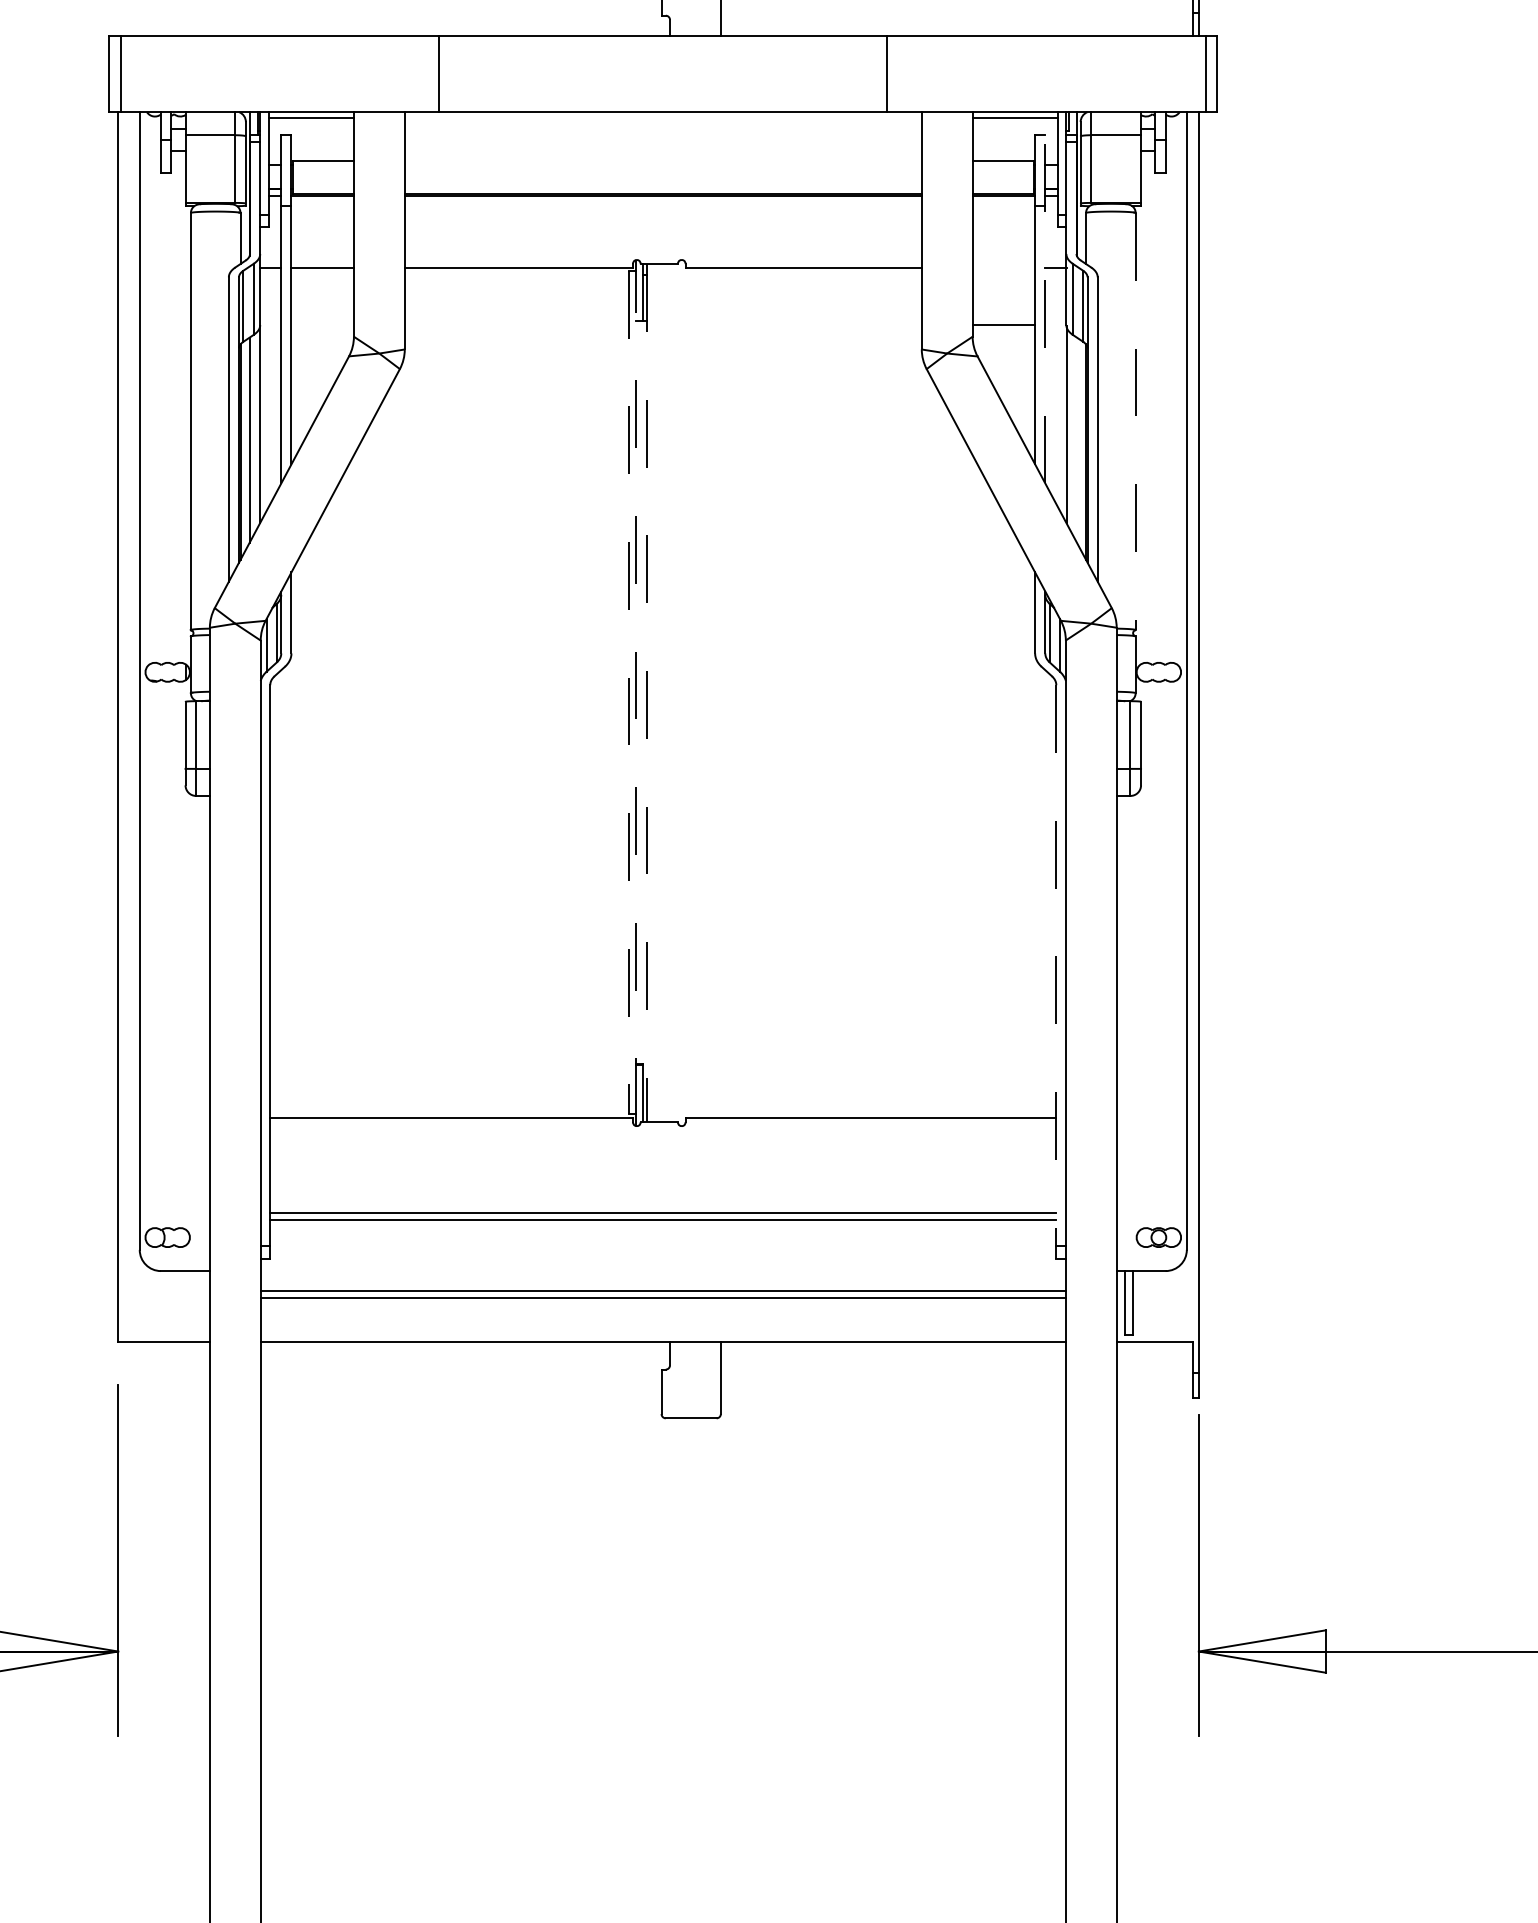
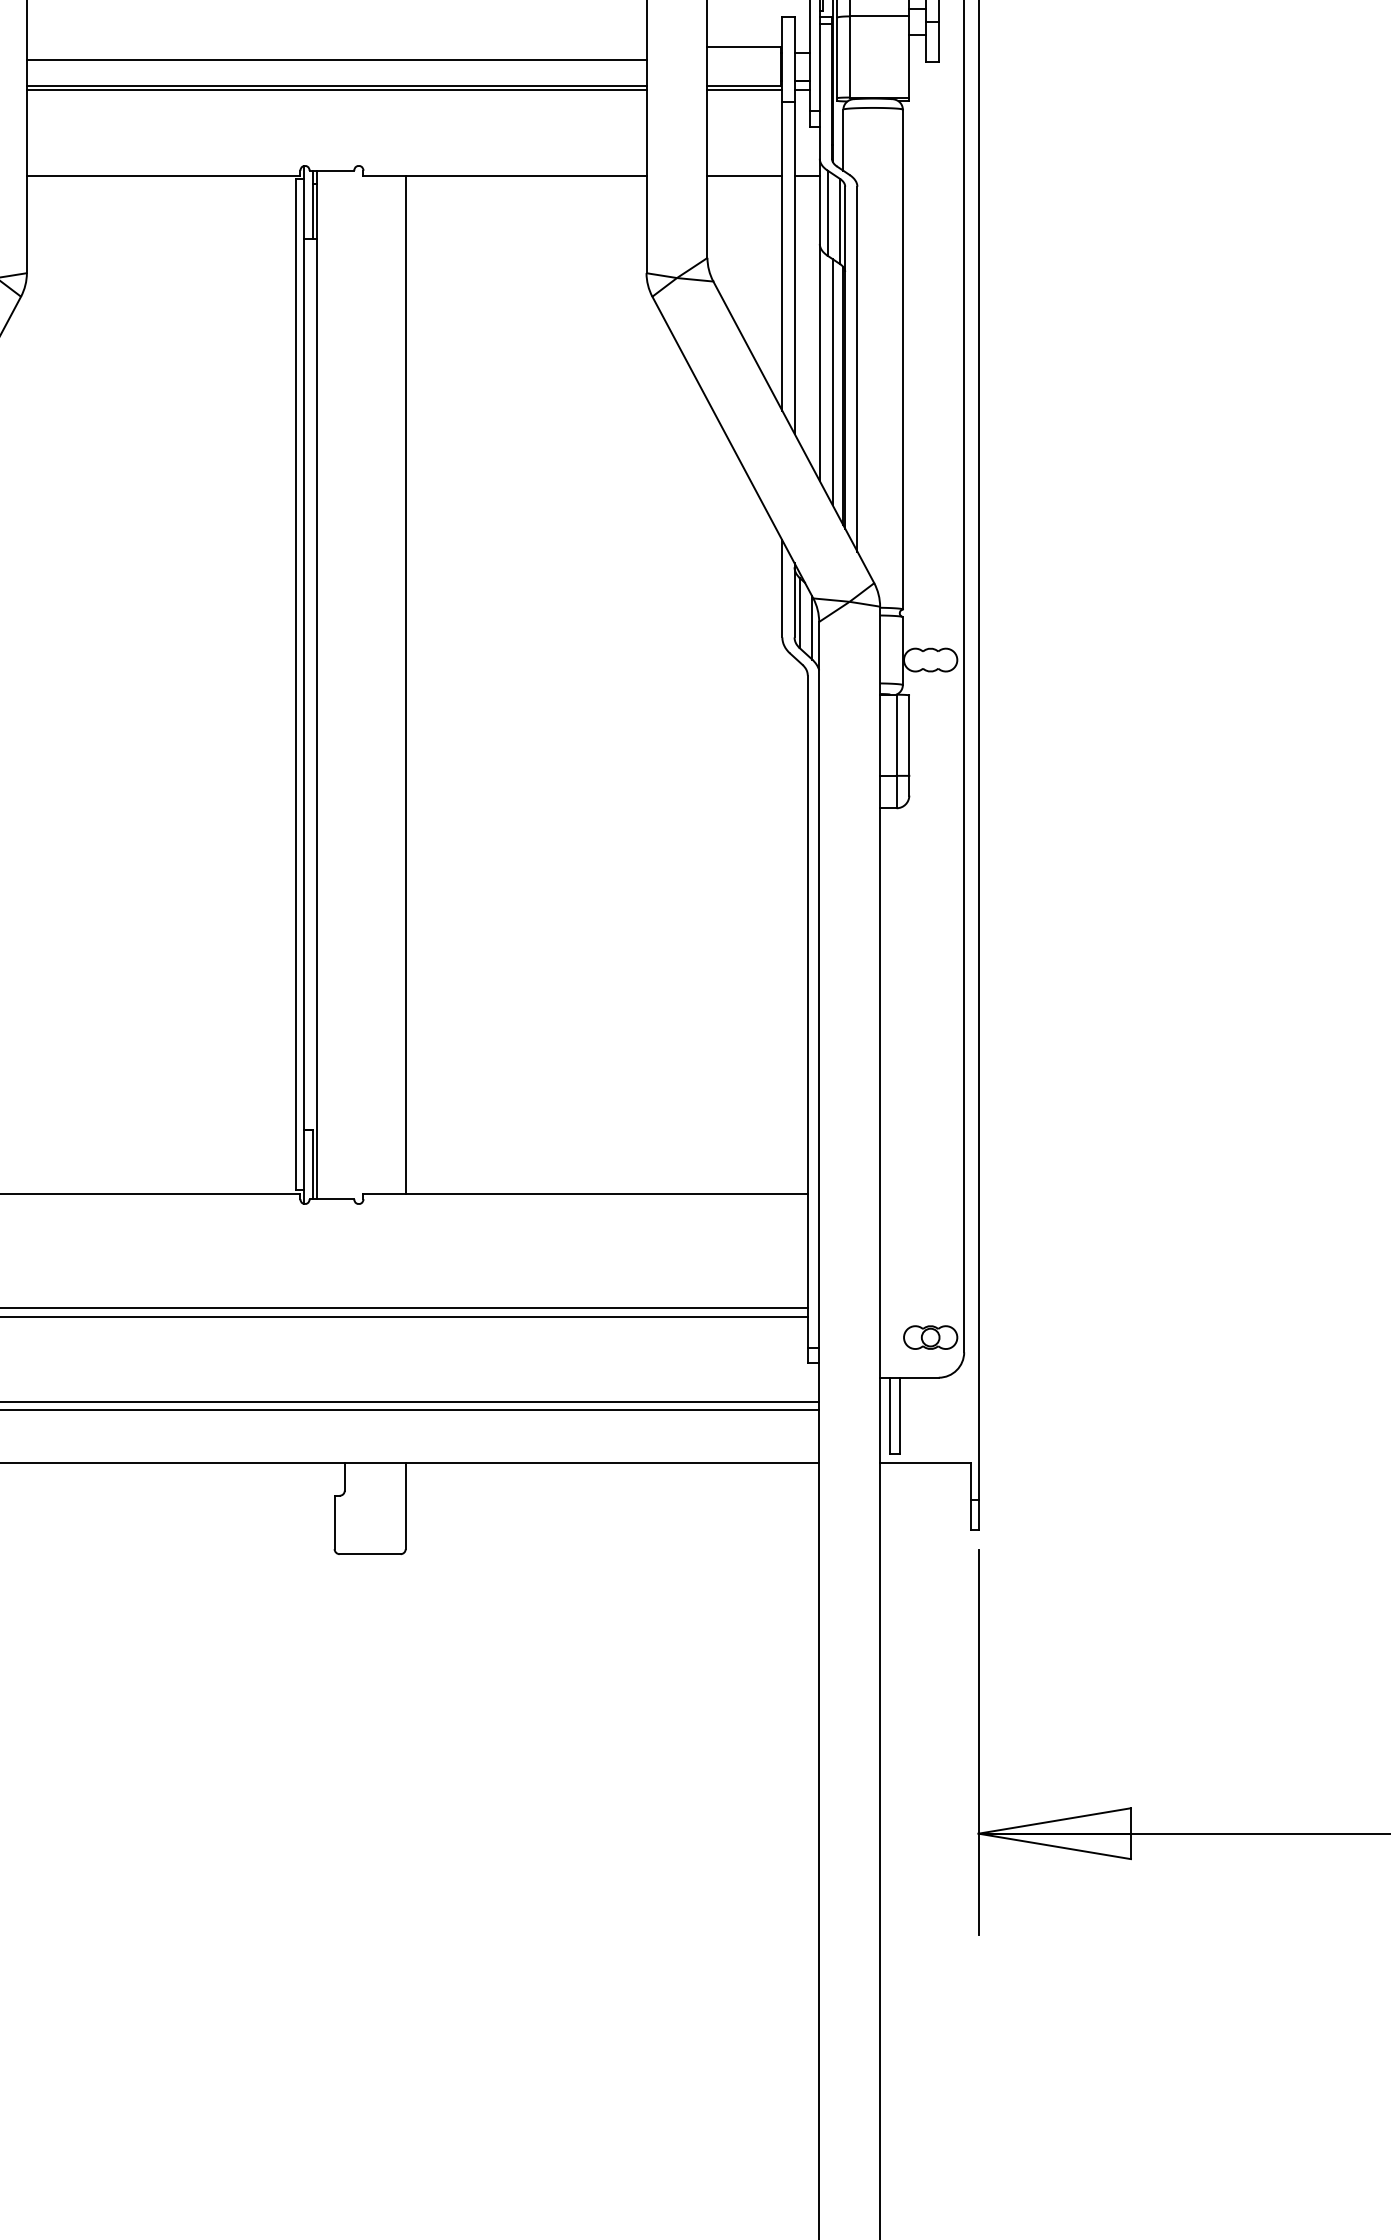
line: (662, 171) -> (335, 59), added
line: (1045, 308) -> (794, 224), dashed -> solid
line: (1003, 325) -> (744, 176), moved
line: (1135, 421) -> (902, 359), dashed -> solid
line: (1077, 440) -> (833, 382), added
line: (628, 692) -> (295, 684), dashed -> solid
line: (636, 692) -> (304, 684), dashed -> solid
line: (720, 692) -> (405, 684), added
line: (646, 693) -> (316, 685), dashed -> solid
line: (1056, 971) -> (807, 1018), dashed -> solid

